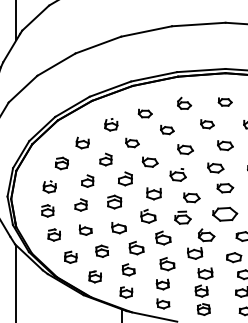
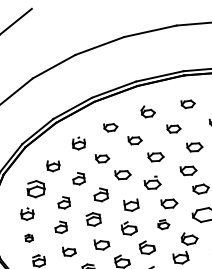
part: (61, 163) -> (35, 189), size x1.4
part: (47, 210) -> (28, 237), size x0.6
part: (182, 217) -> (163, 224), size x0.7

